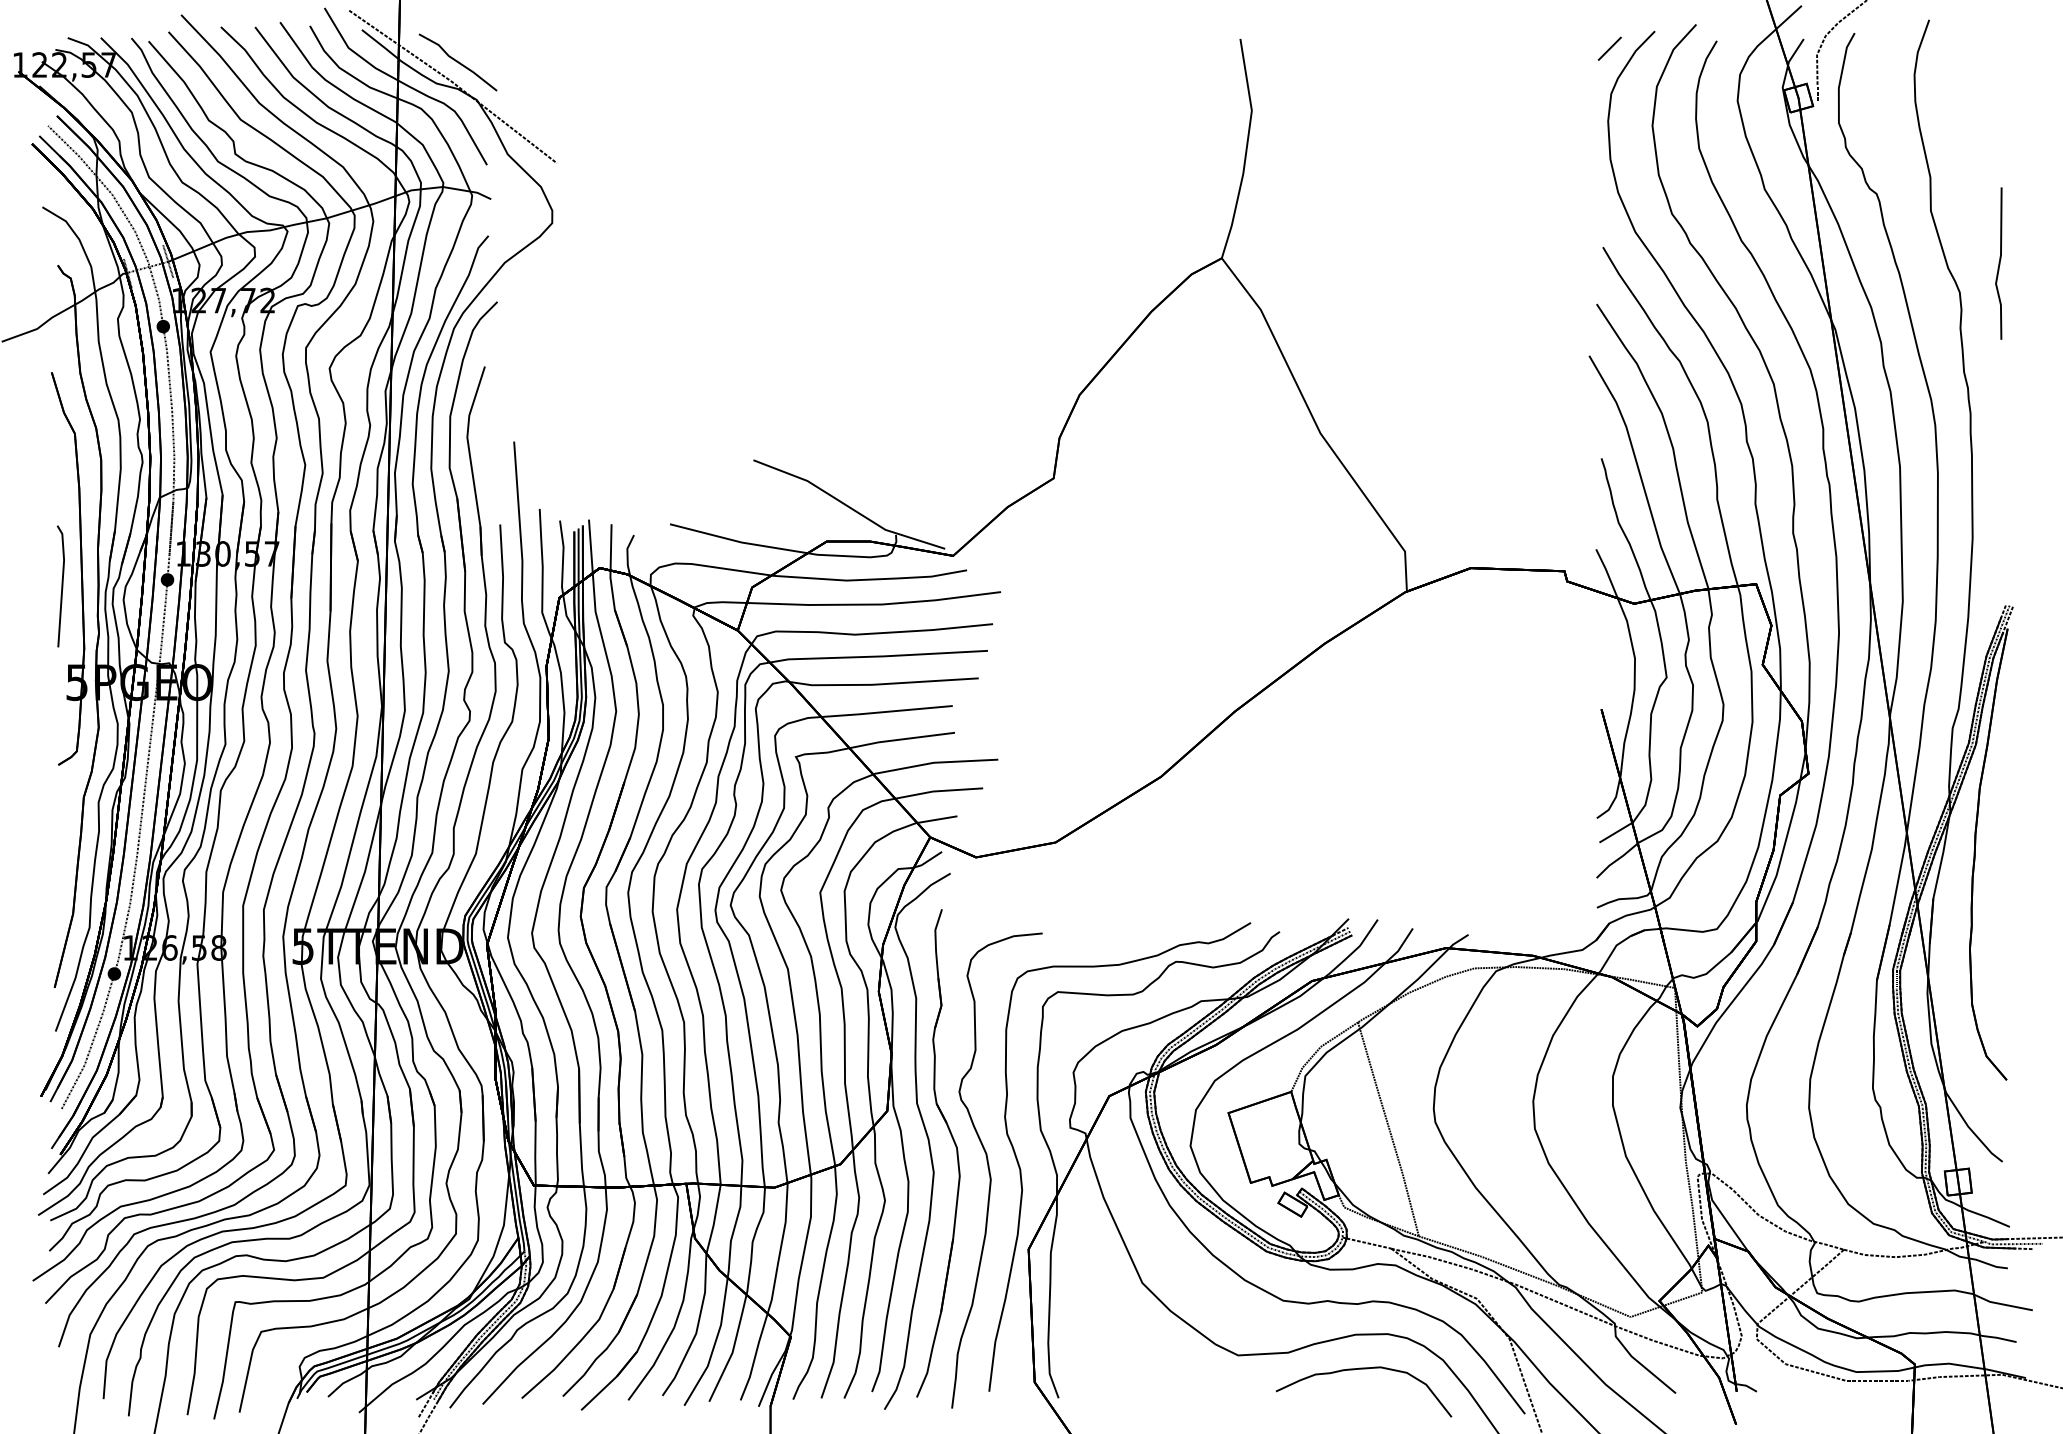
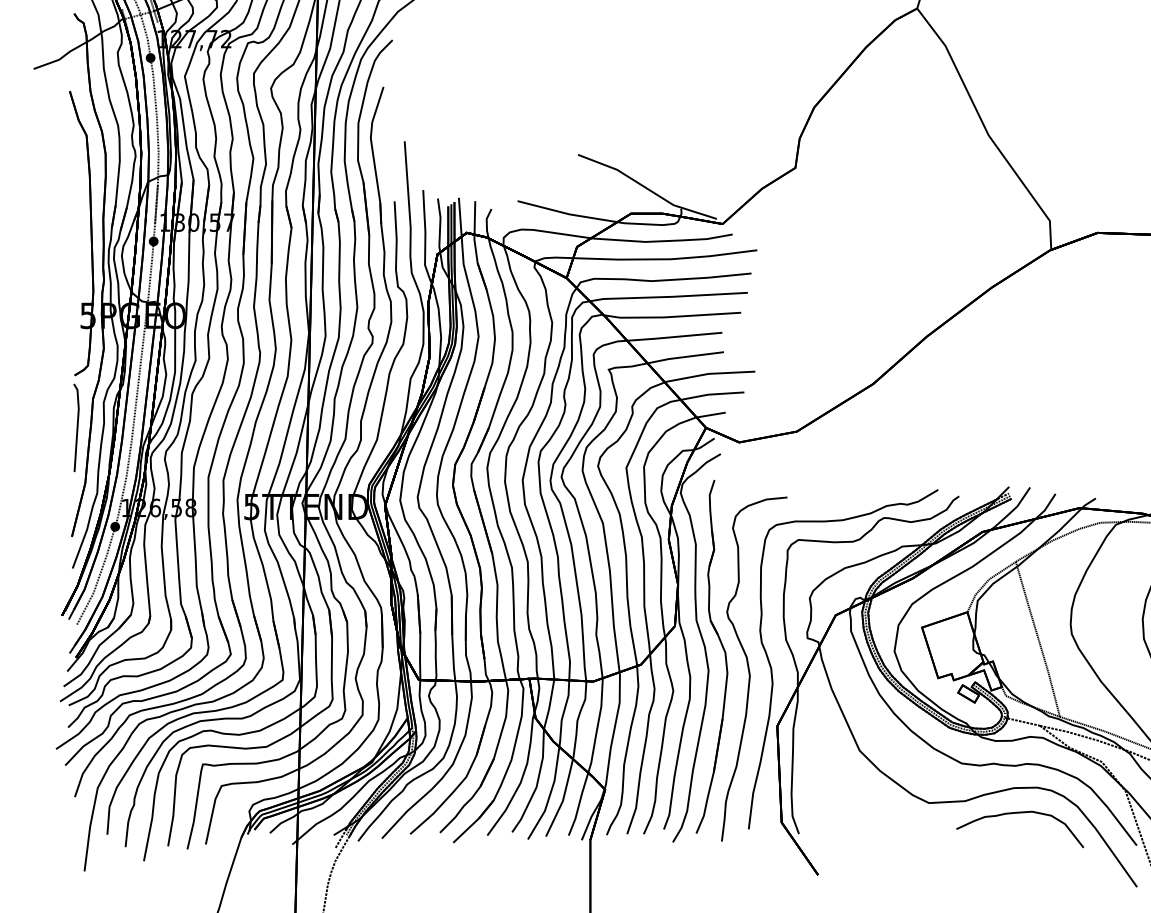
line: (61, 586) -> (76, 428), moved

